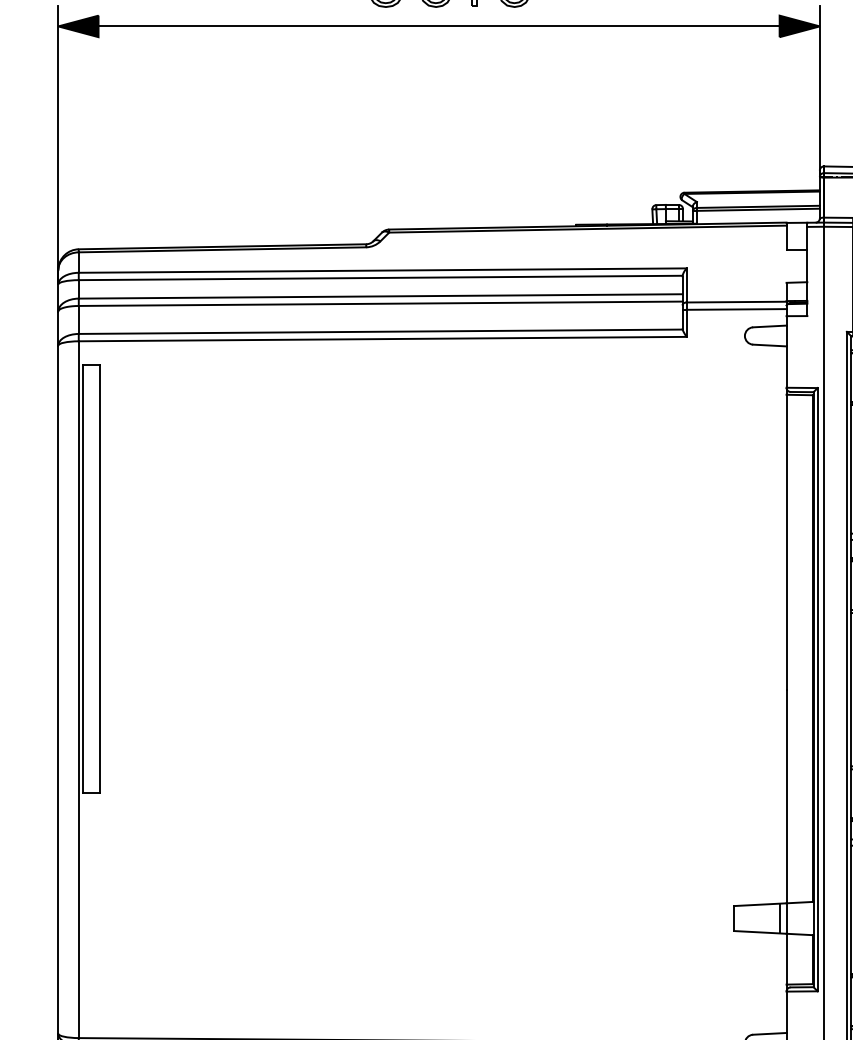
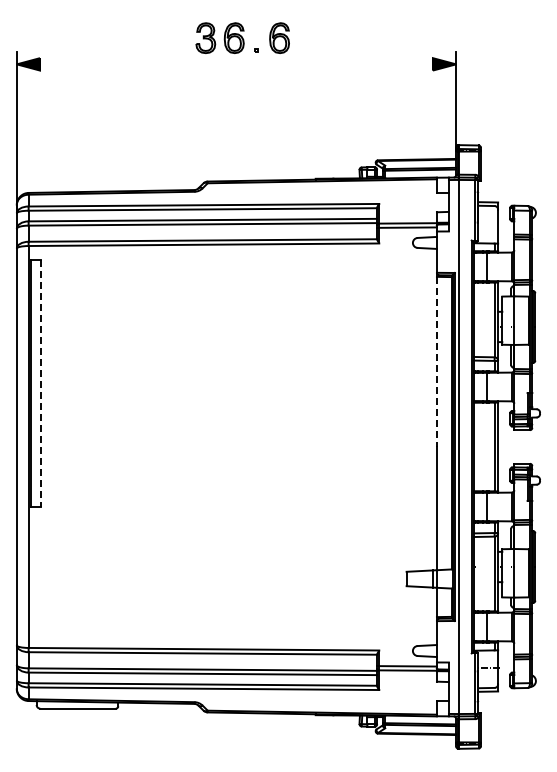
line: (439, 26) -> (236, 64), removed
line: (785, 543) -> (436, 362), solid -> dashed
line: (99, 579) -> (40, 383), solid -> dashed

